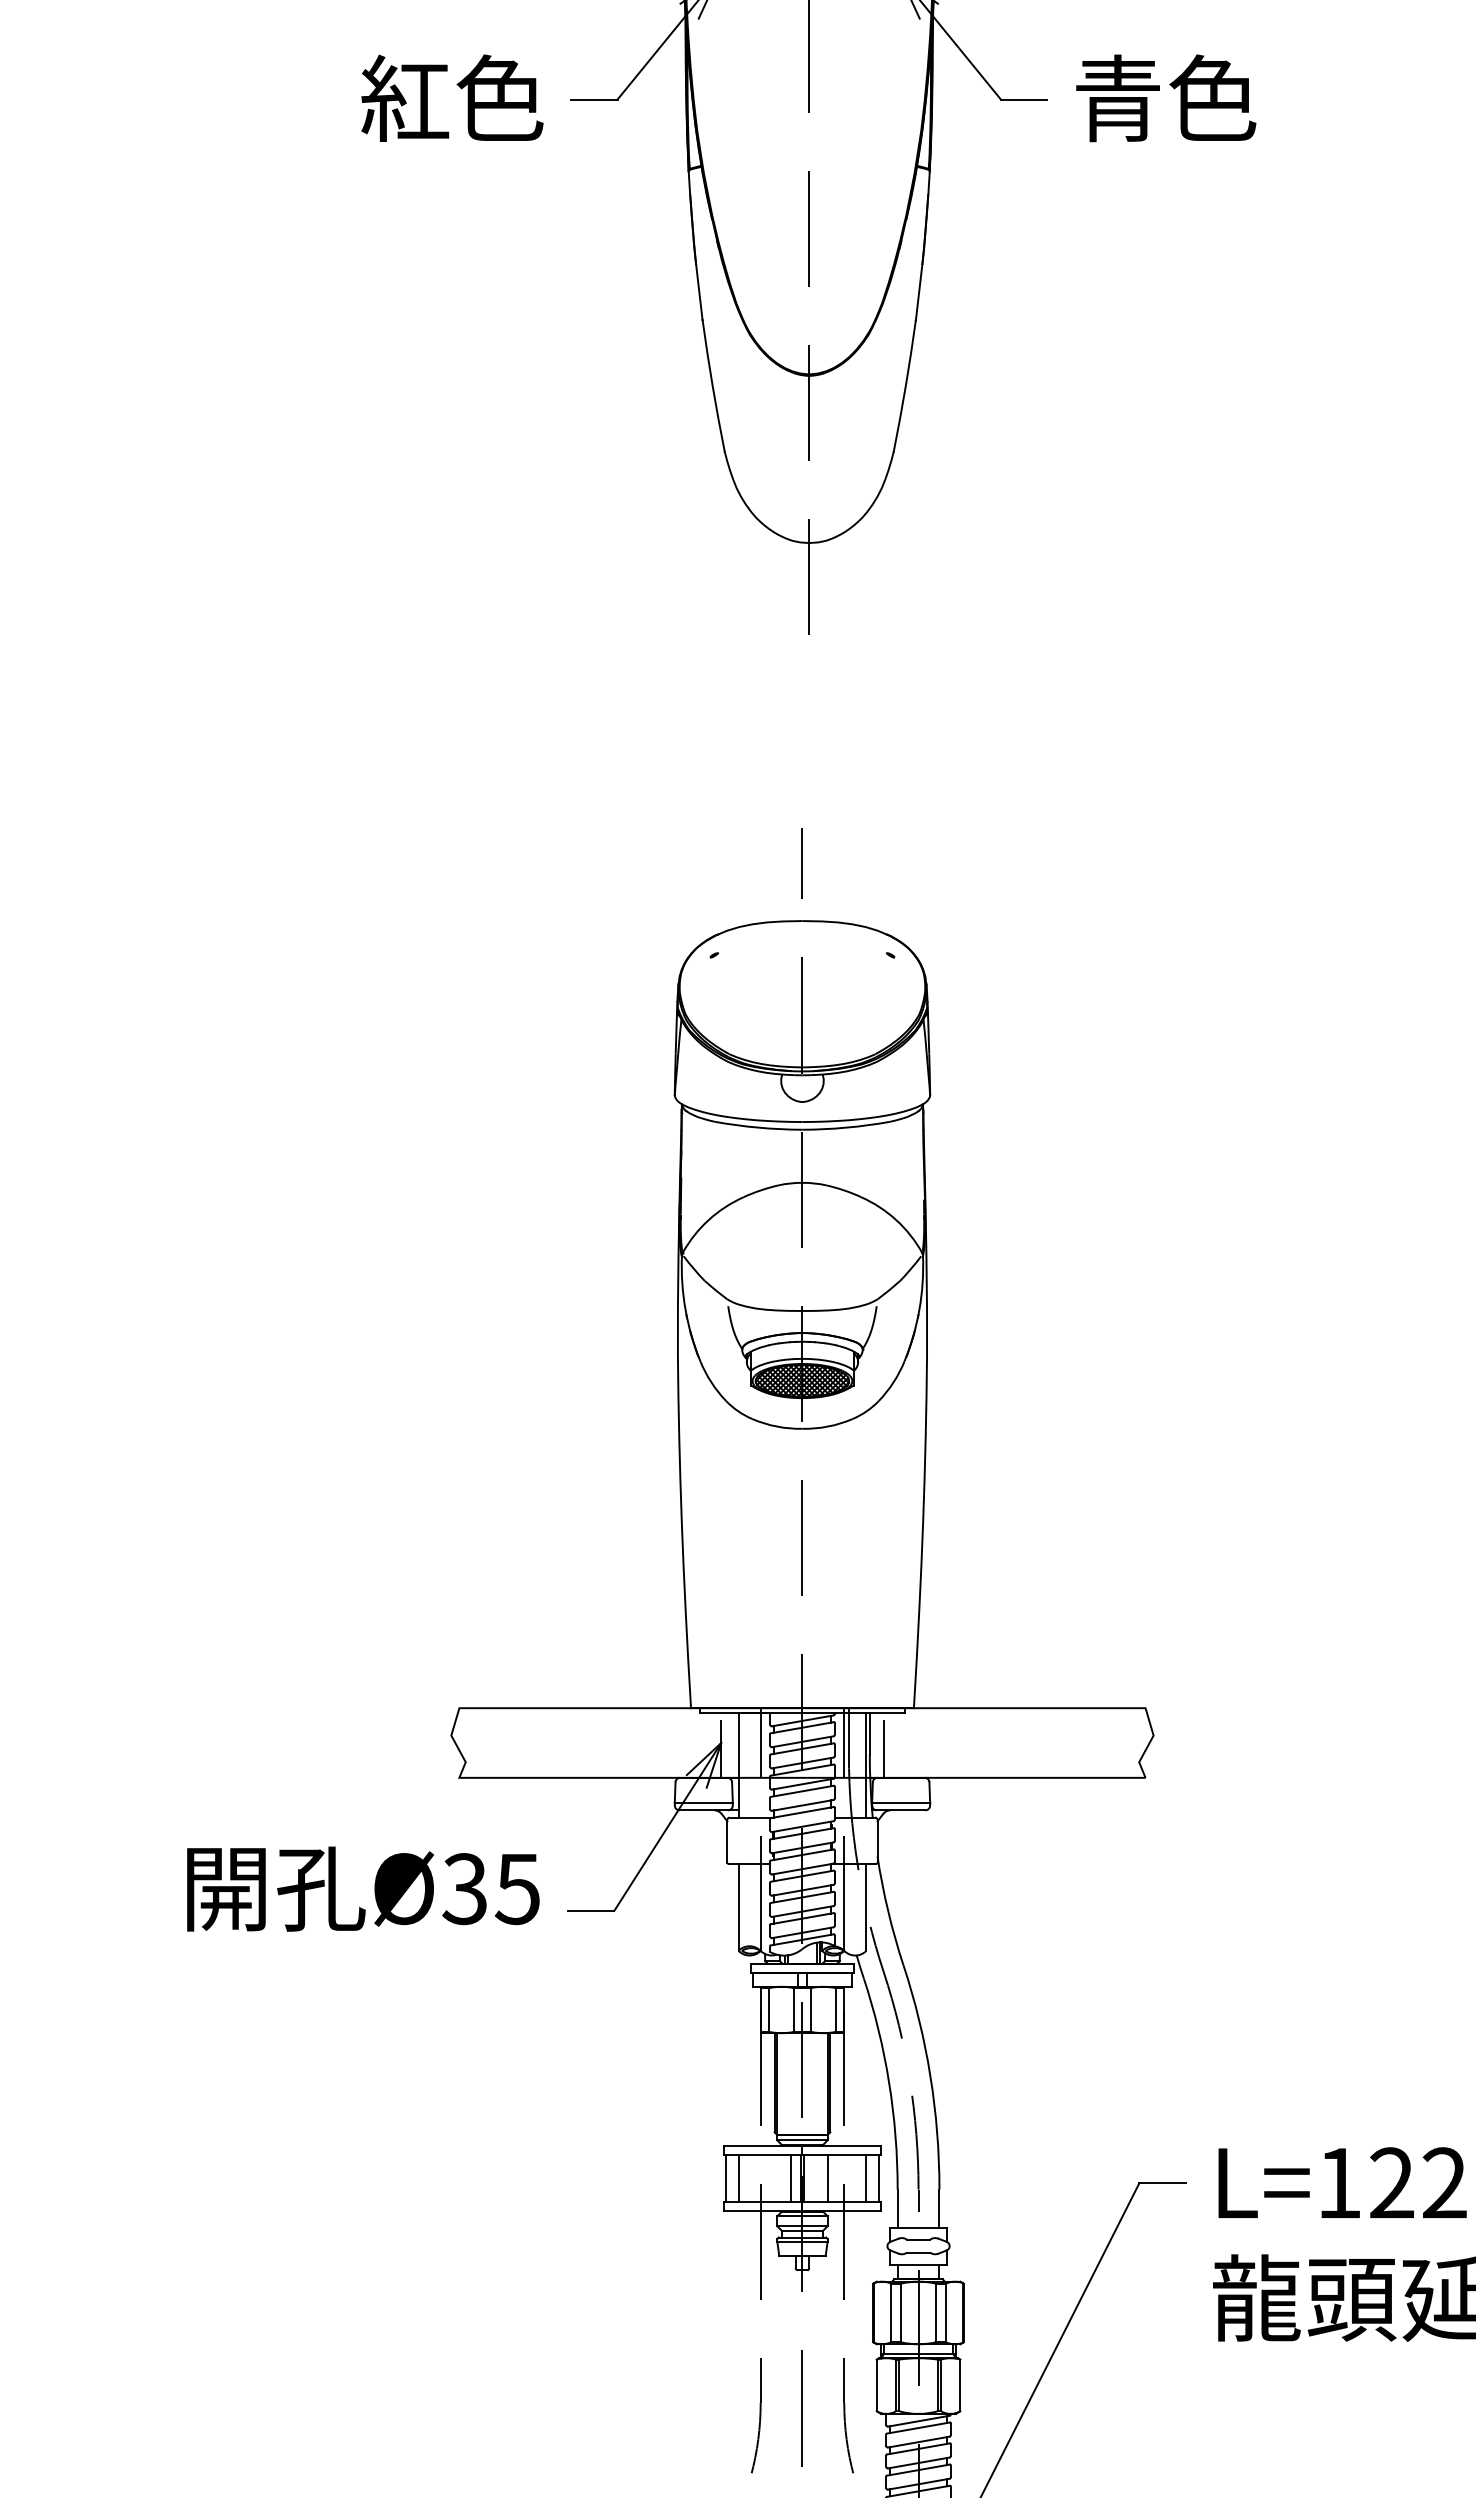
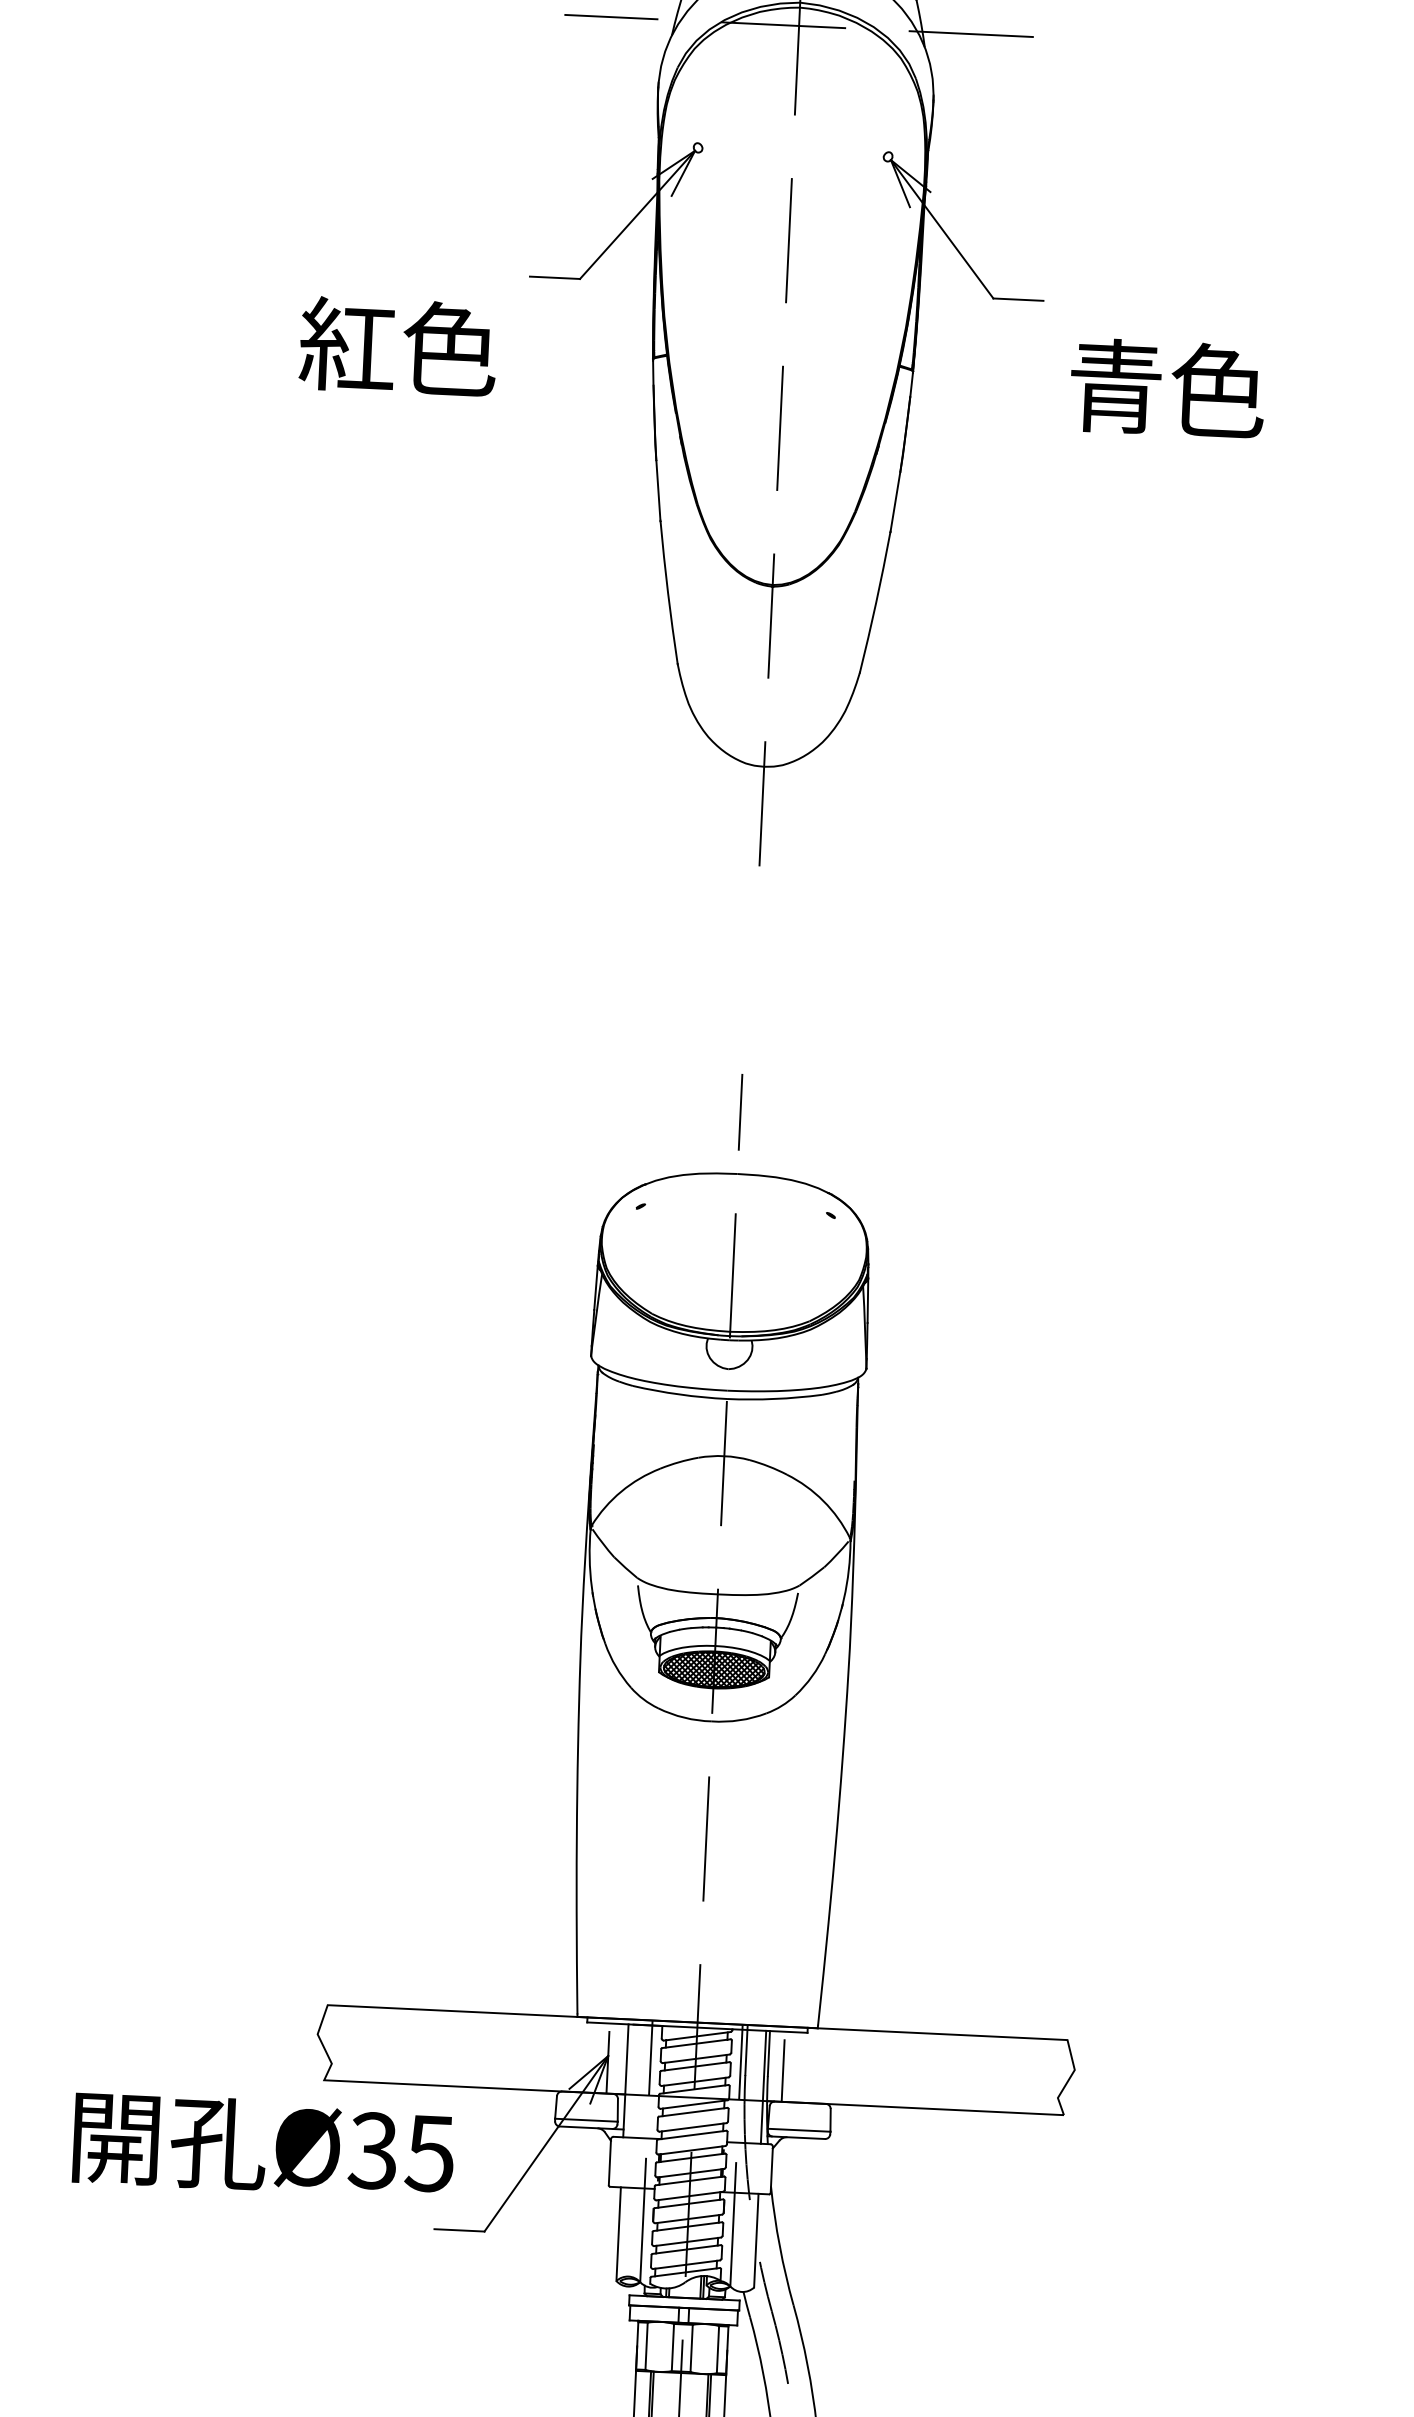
text: (452, 97) -> (398, 345), moved
text: (1166, 98) -> (1168, 388), moved
text: (363, 1888) -> (263, 2145), moved

